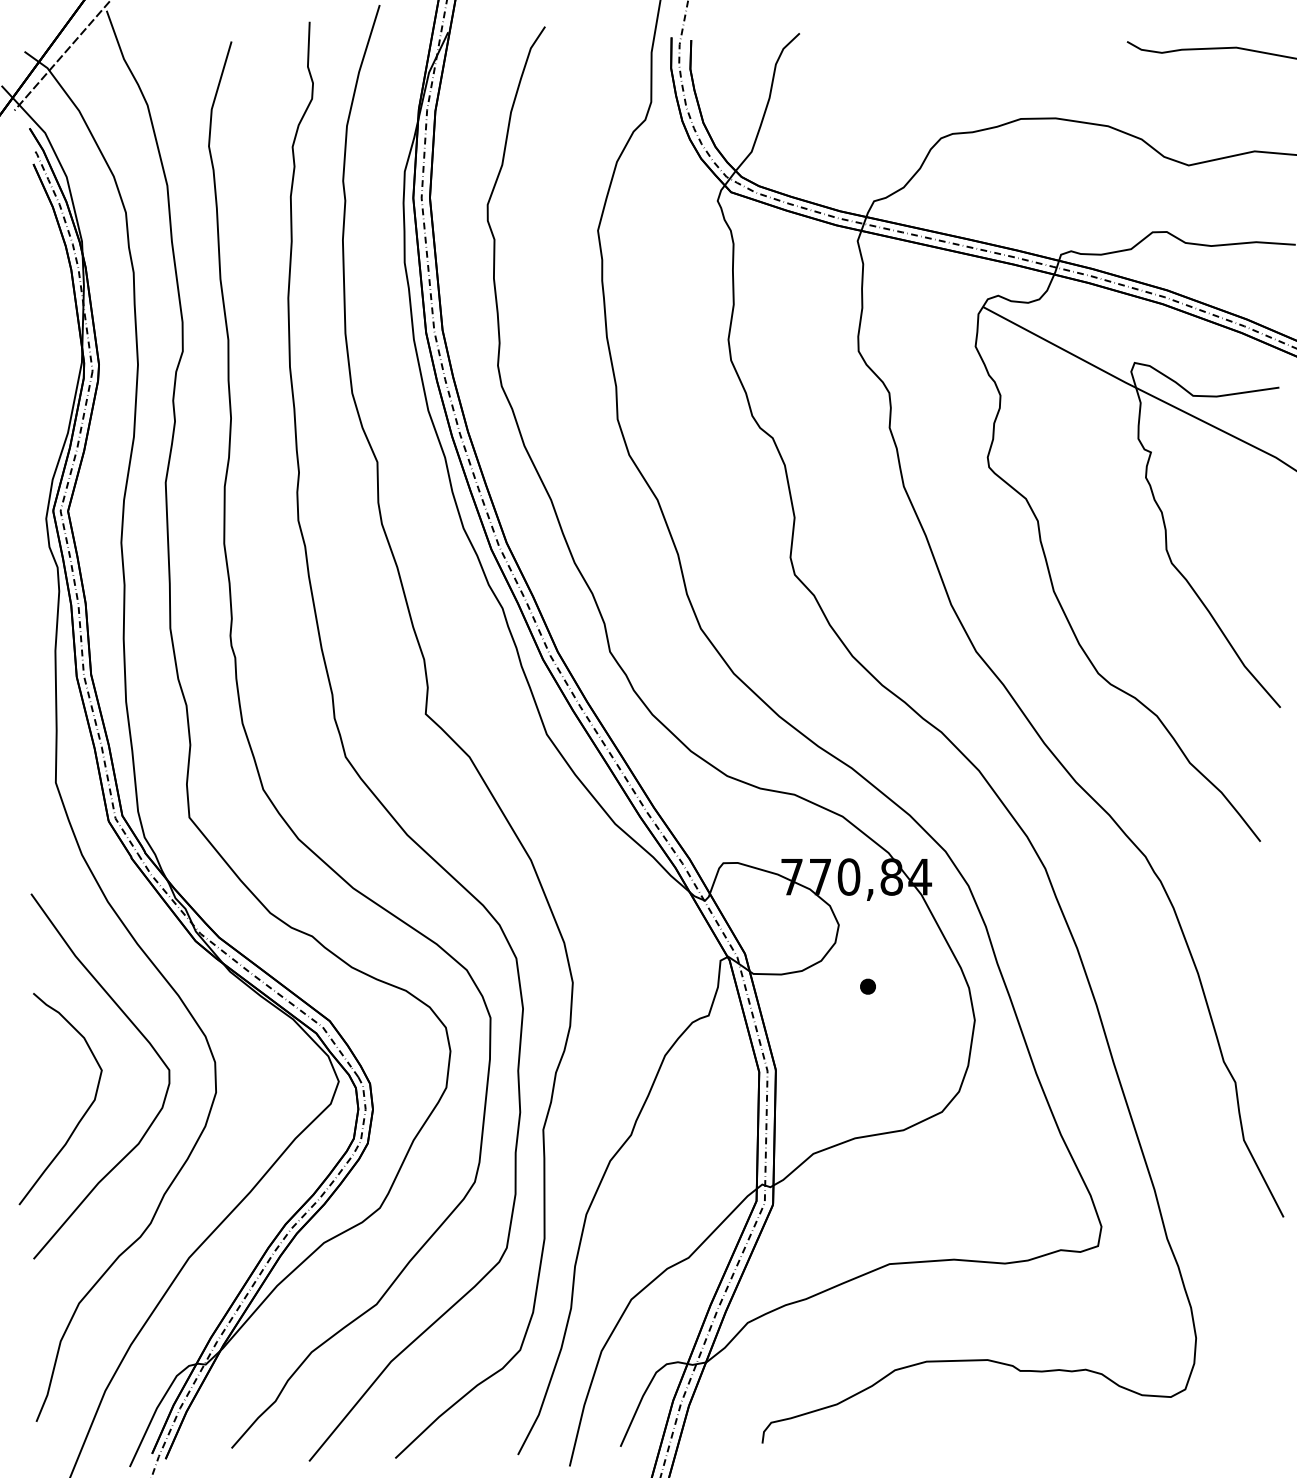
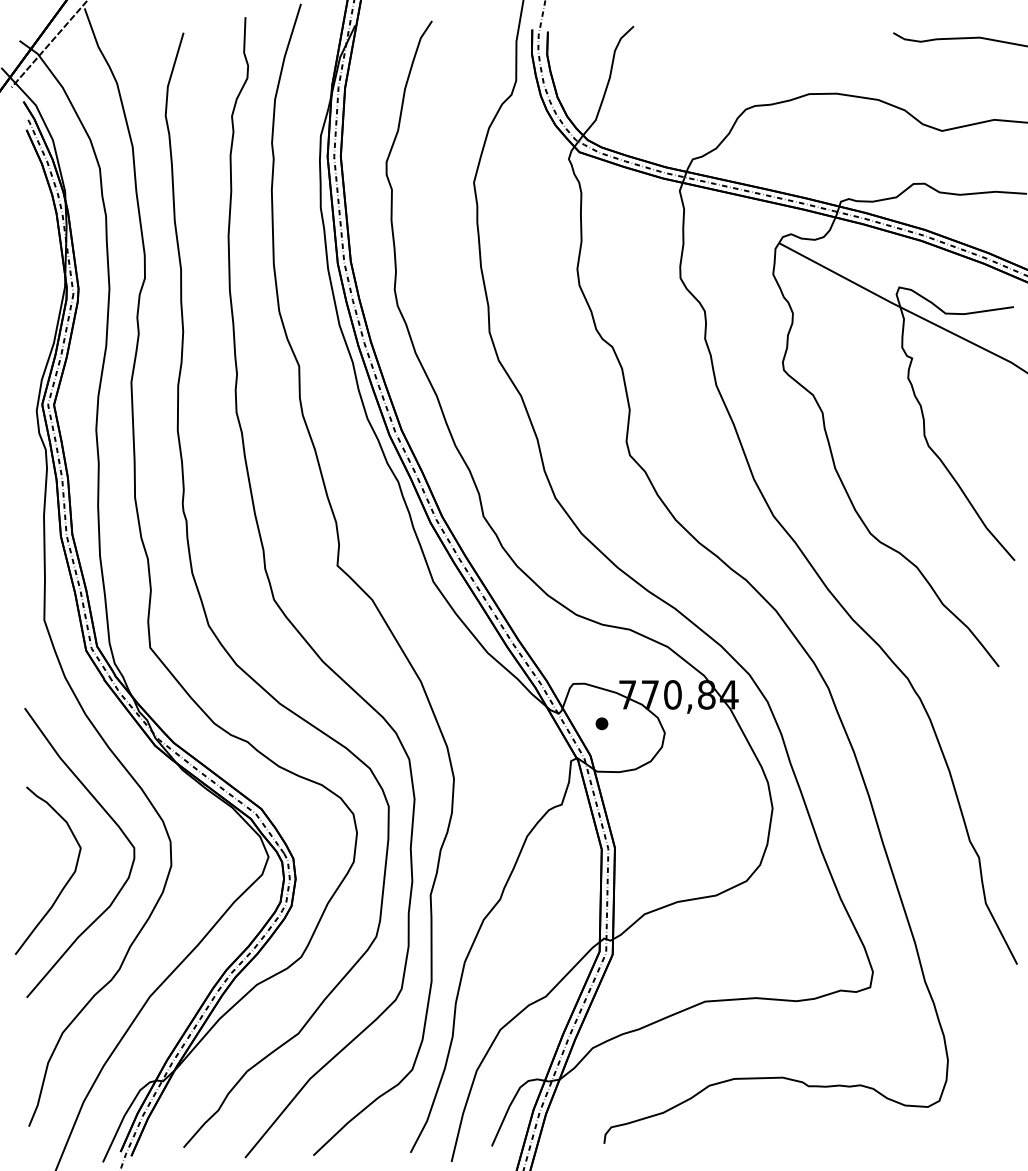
part: (867, 986) -> (601, 723), moved

